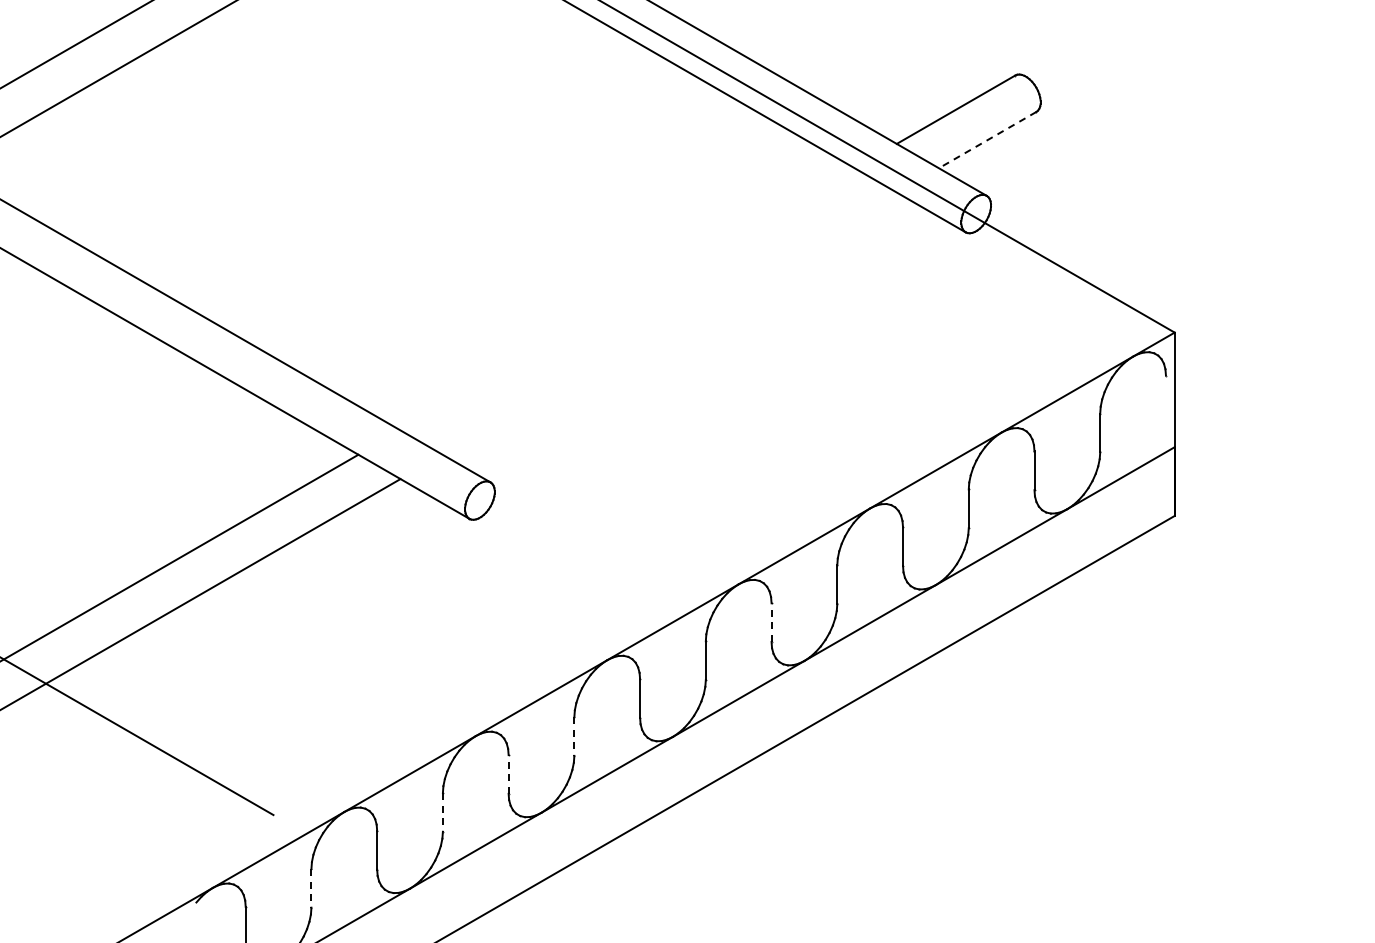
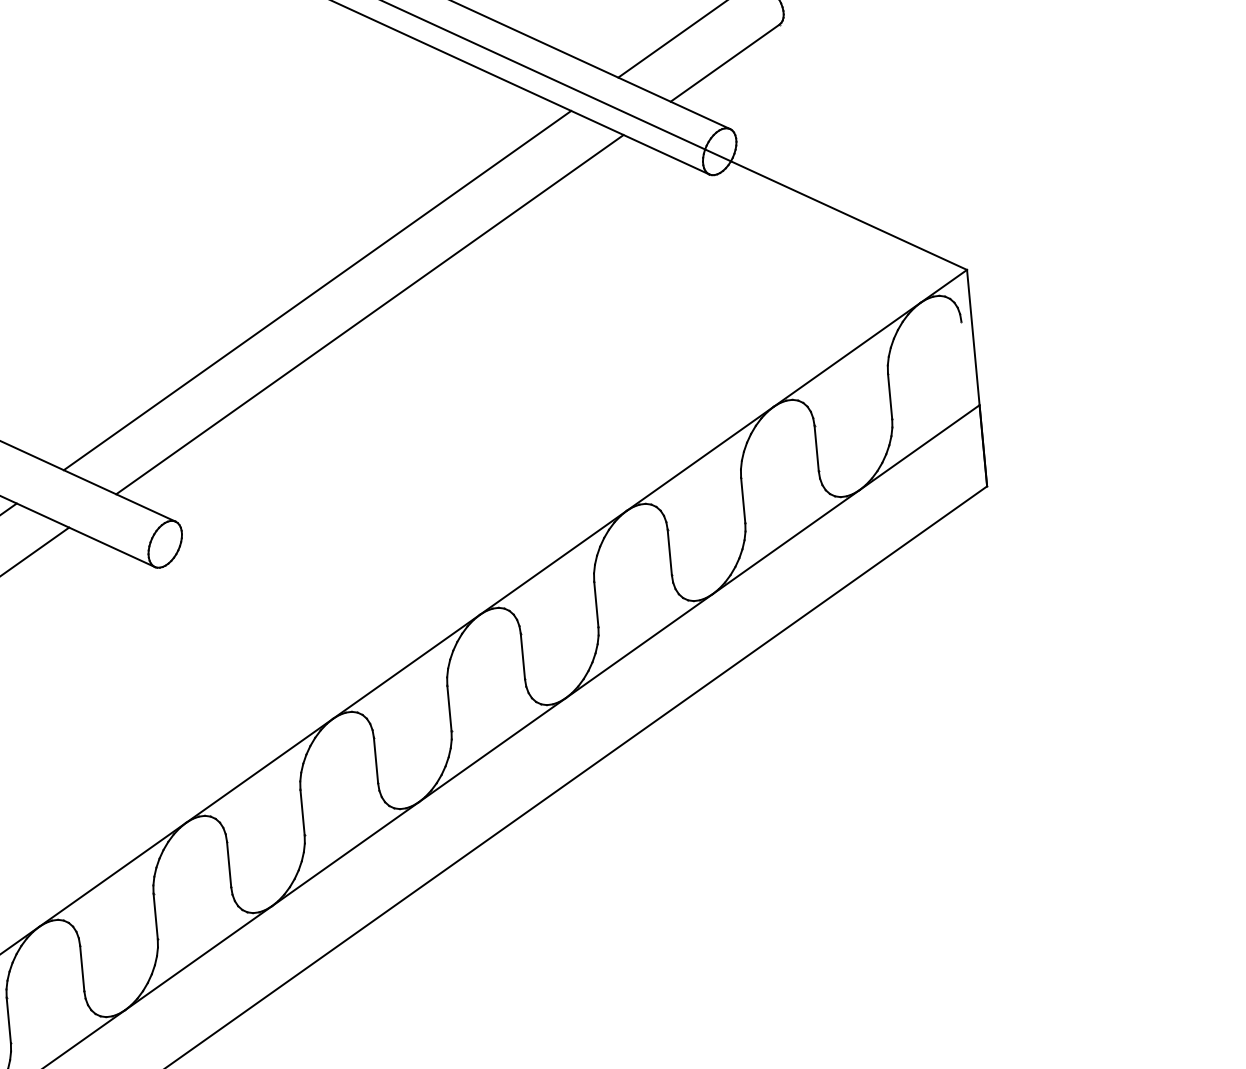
line: (987, 140) -> (725, 63), dashed -> solid
line: (627, 299) -> (317, 290), added
line: (669, 323) -> (369, 314), added
line: (771, 622) -> (522, 656), dashed -> solid
line: (574, 737) -> (302, 813), dashed -> solid
line: (508, 773) -> (228, 863), dashed -> solid
line: (442, 812) -> (155, 916), dashed -> solid
line: (311, 888) -> (8, 1020), dashed -> solid

